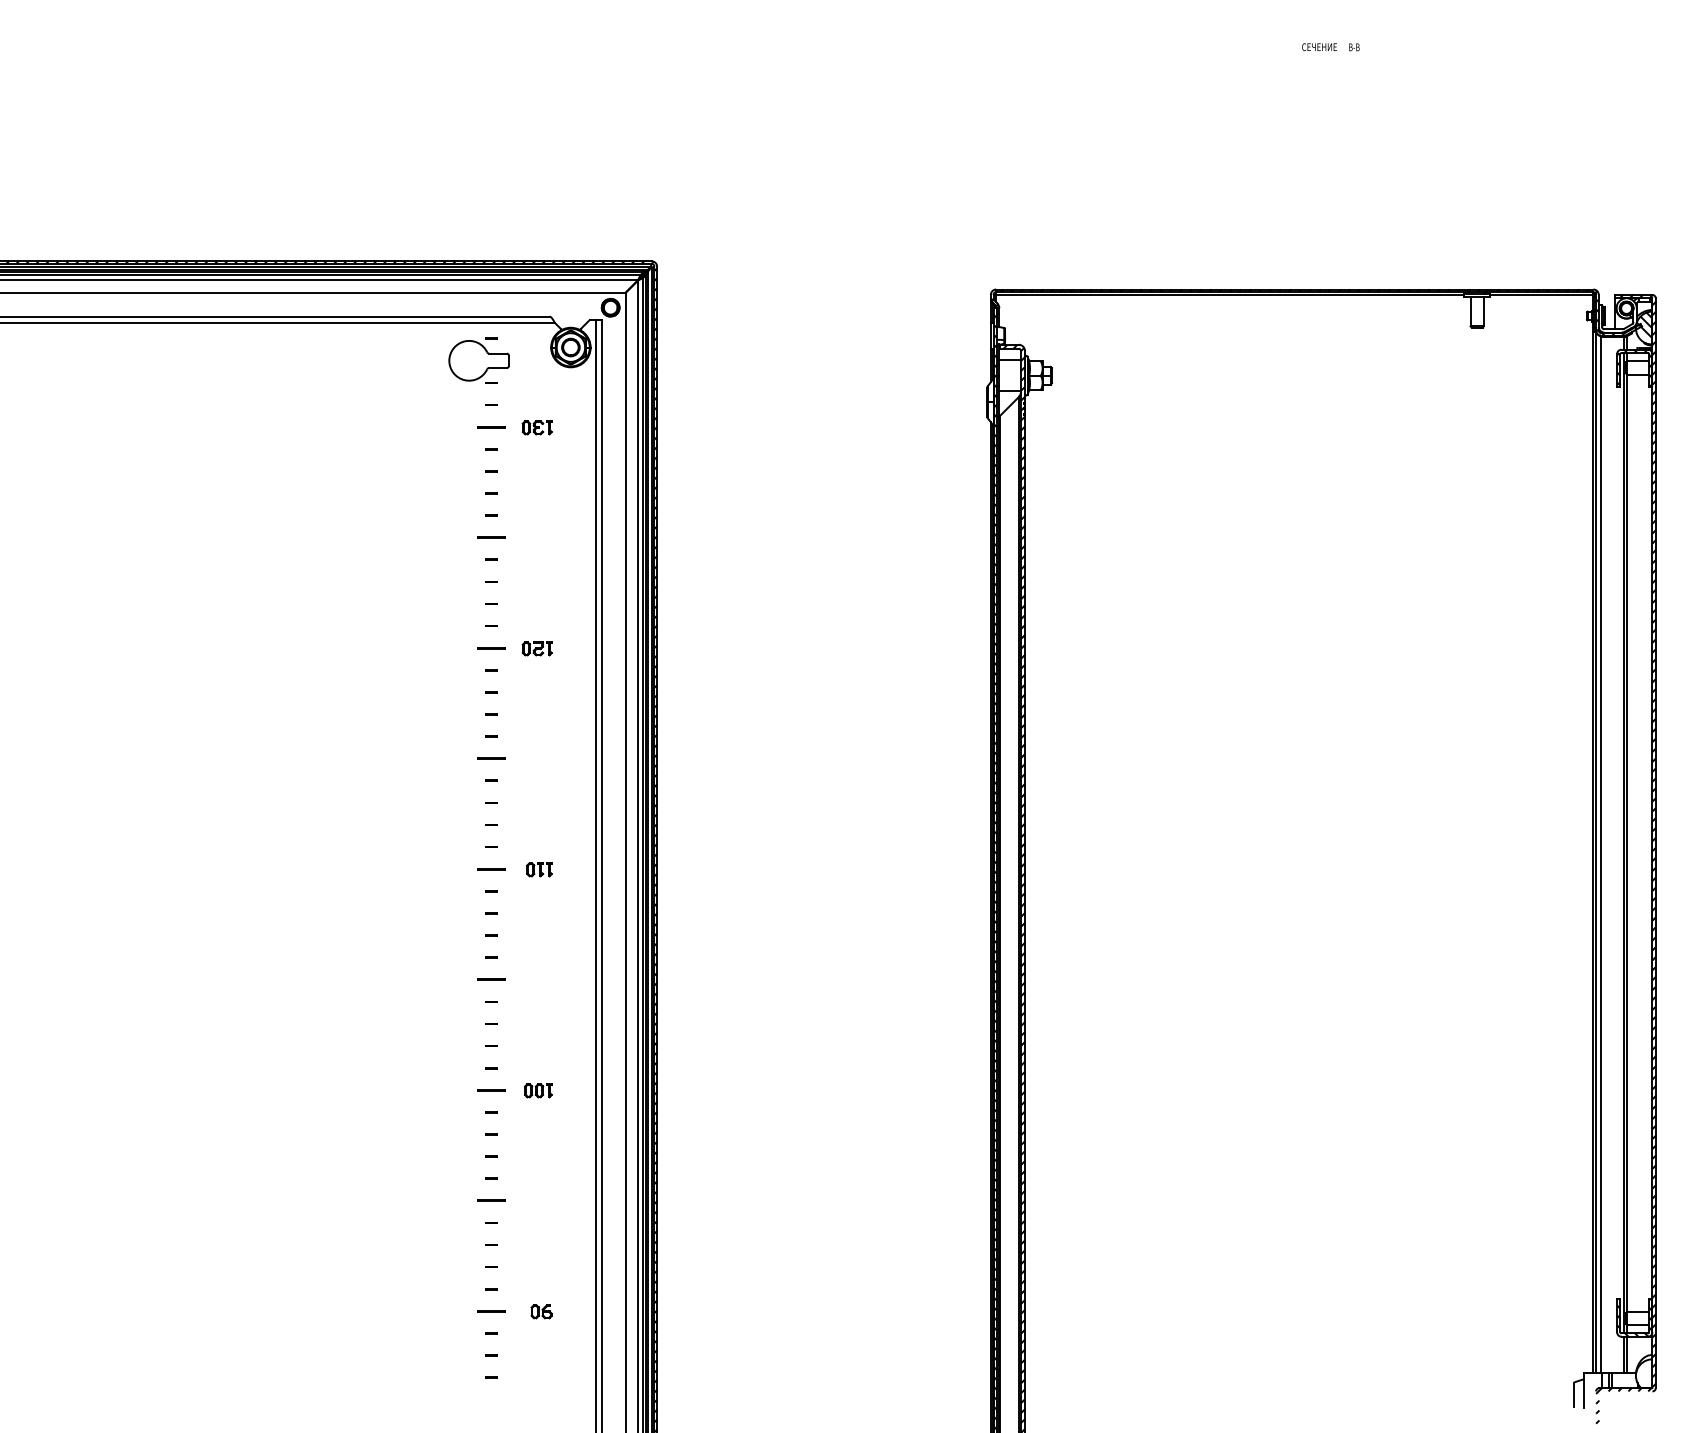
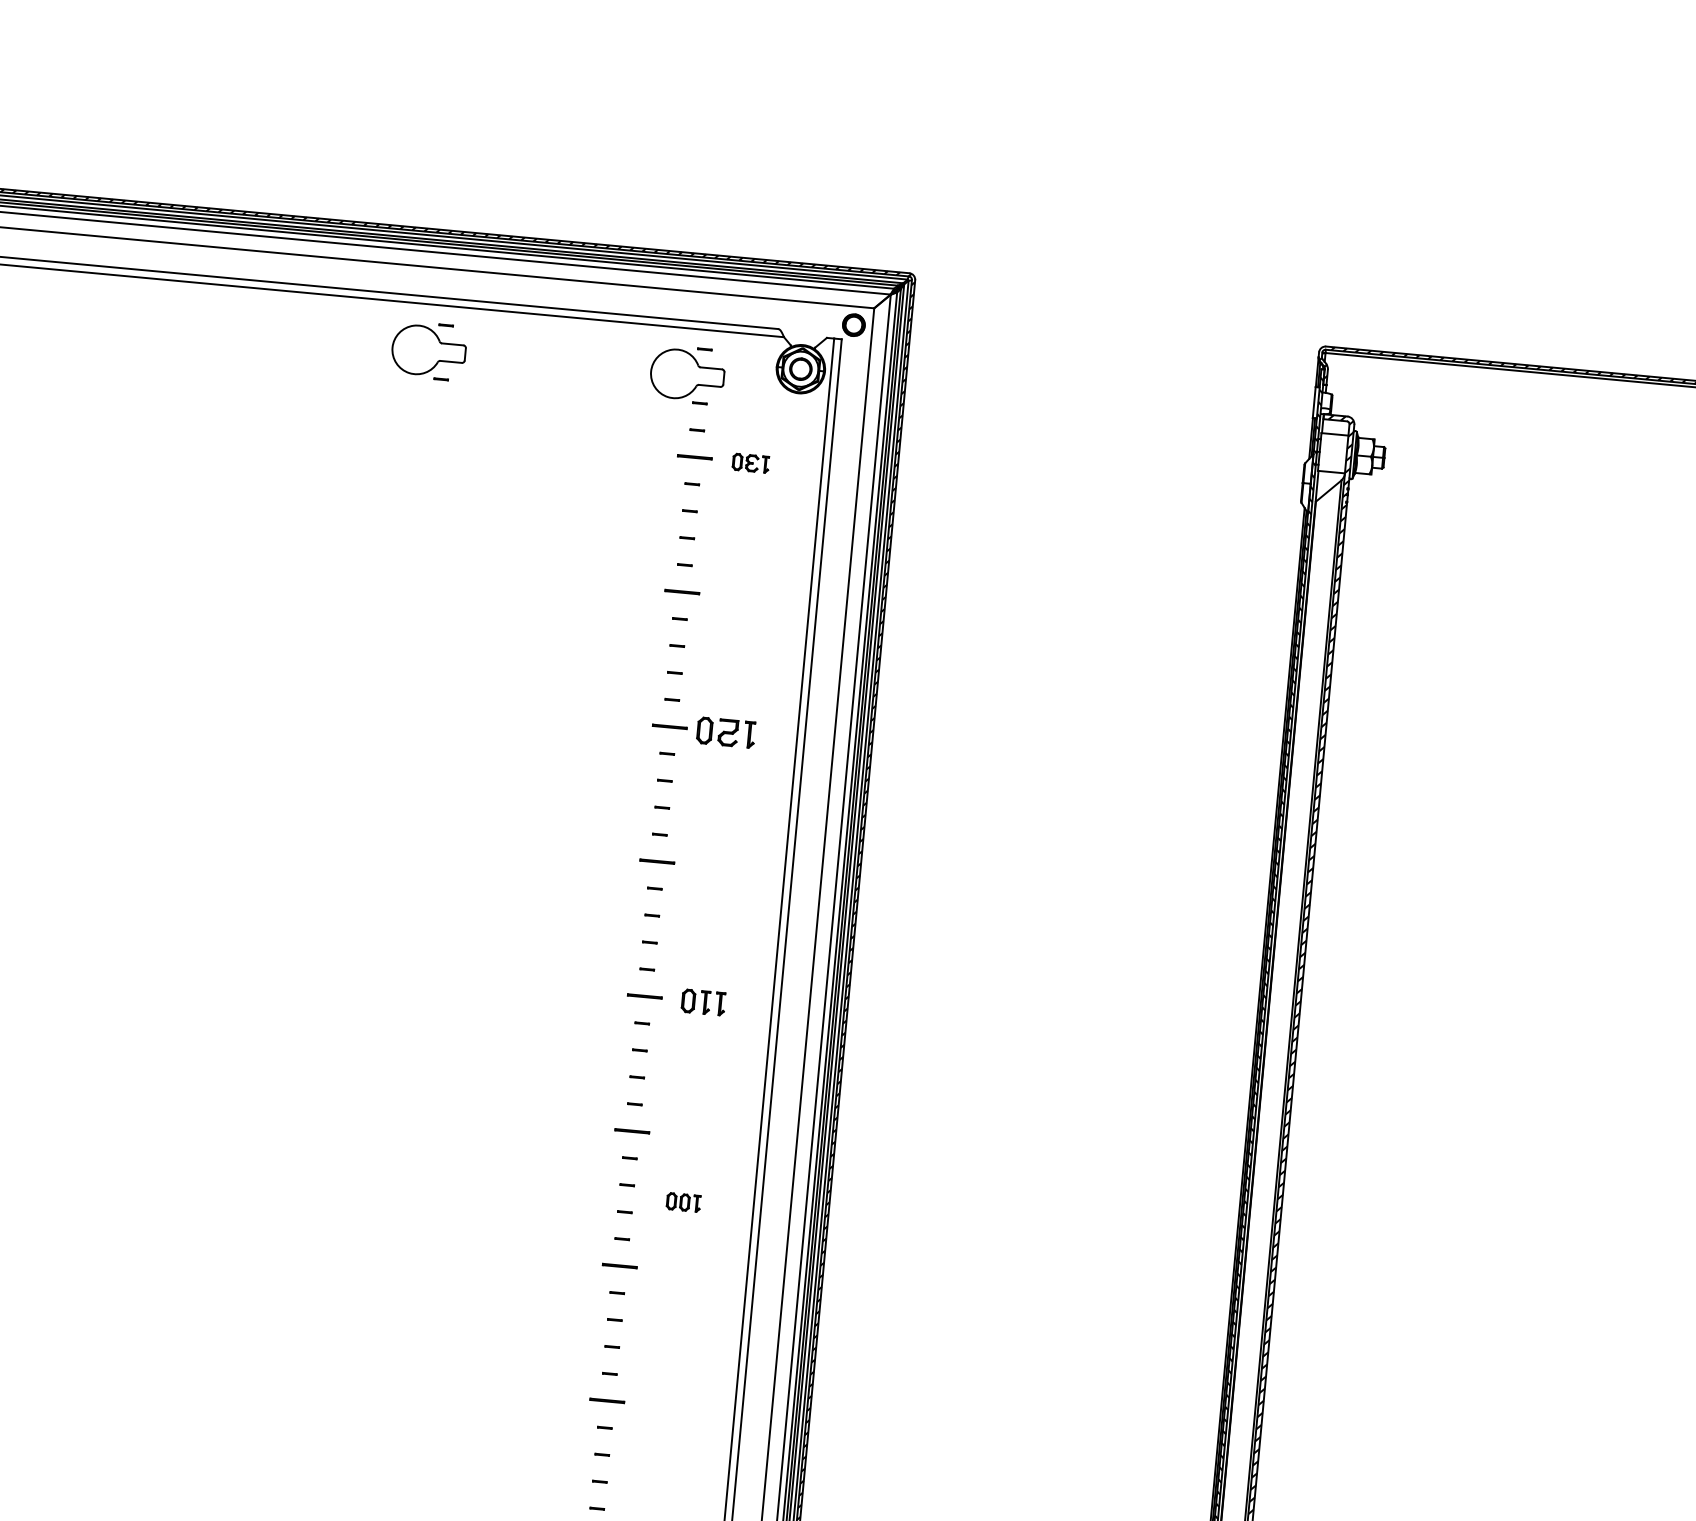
part: (266, 360) -> (428, 350), added
part: (536, 648) -> (724, 732), size x1.6
part: (539, 869) -> (703, 1002), size x1.4
part: (538, 1090) -> (683, 1202), moved

